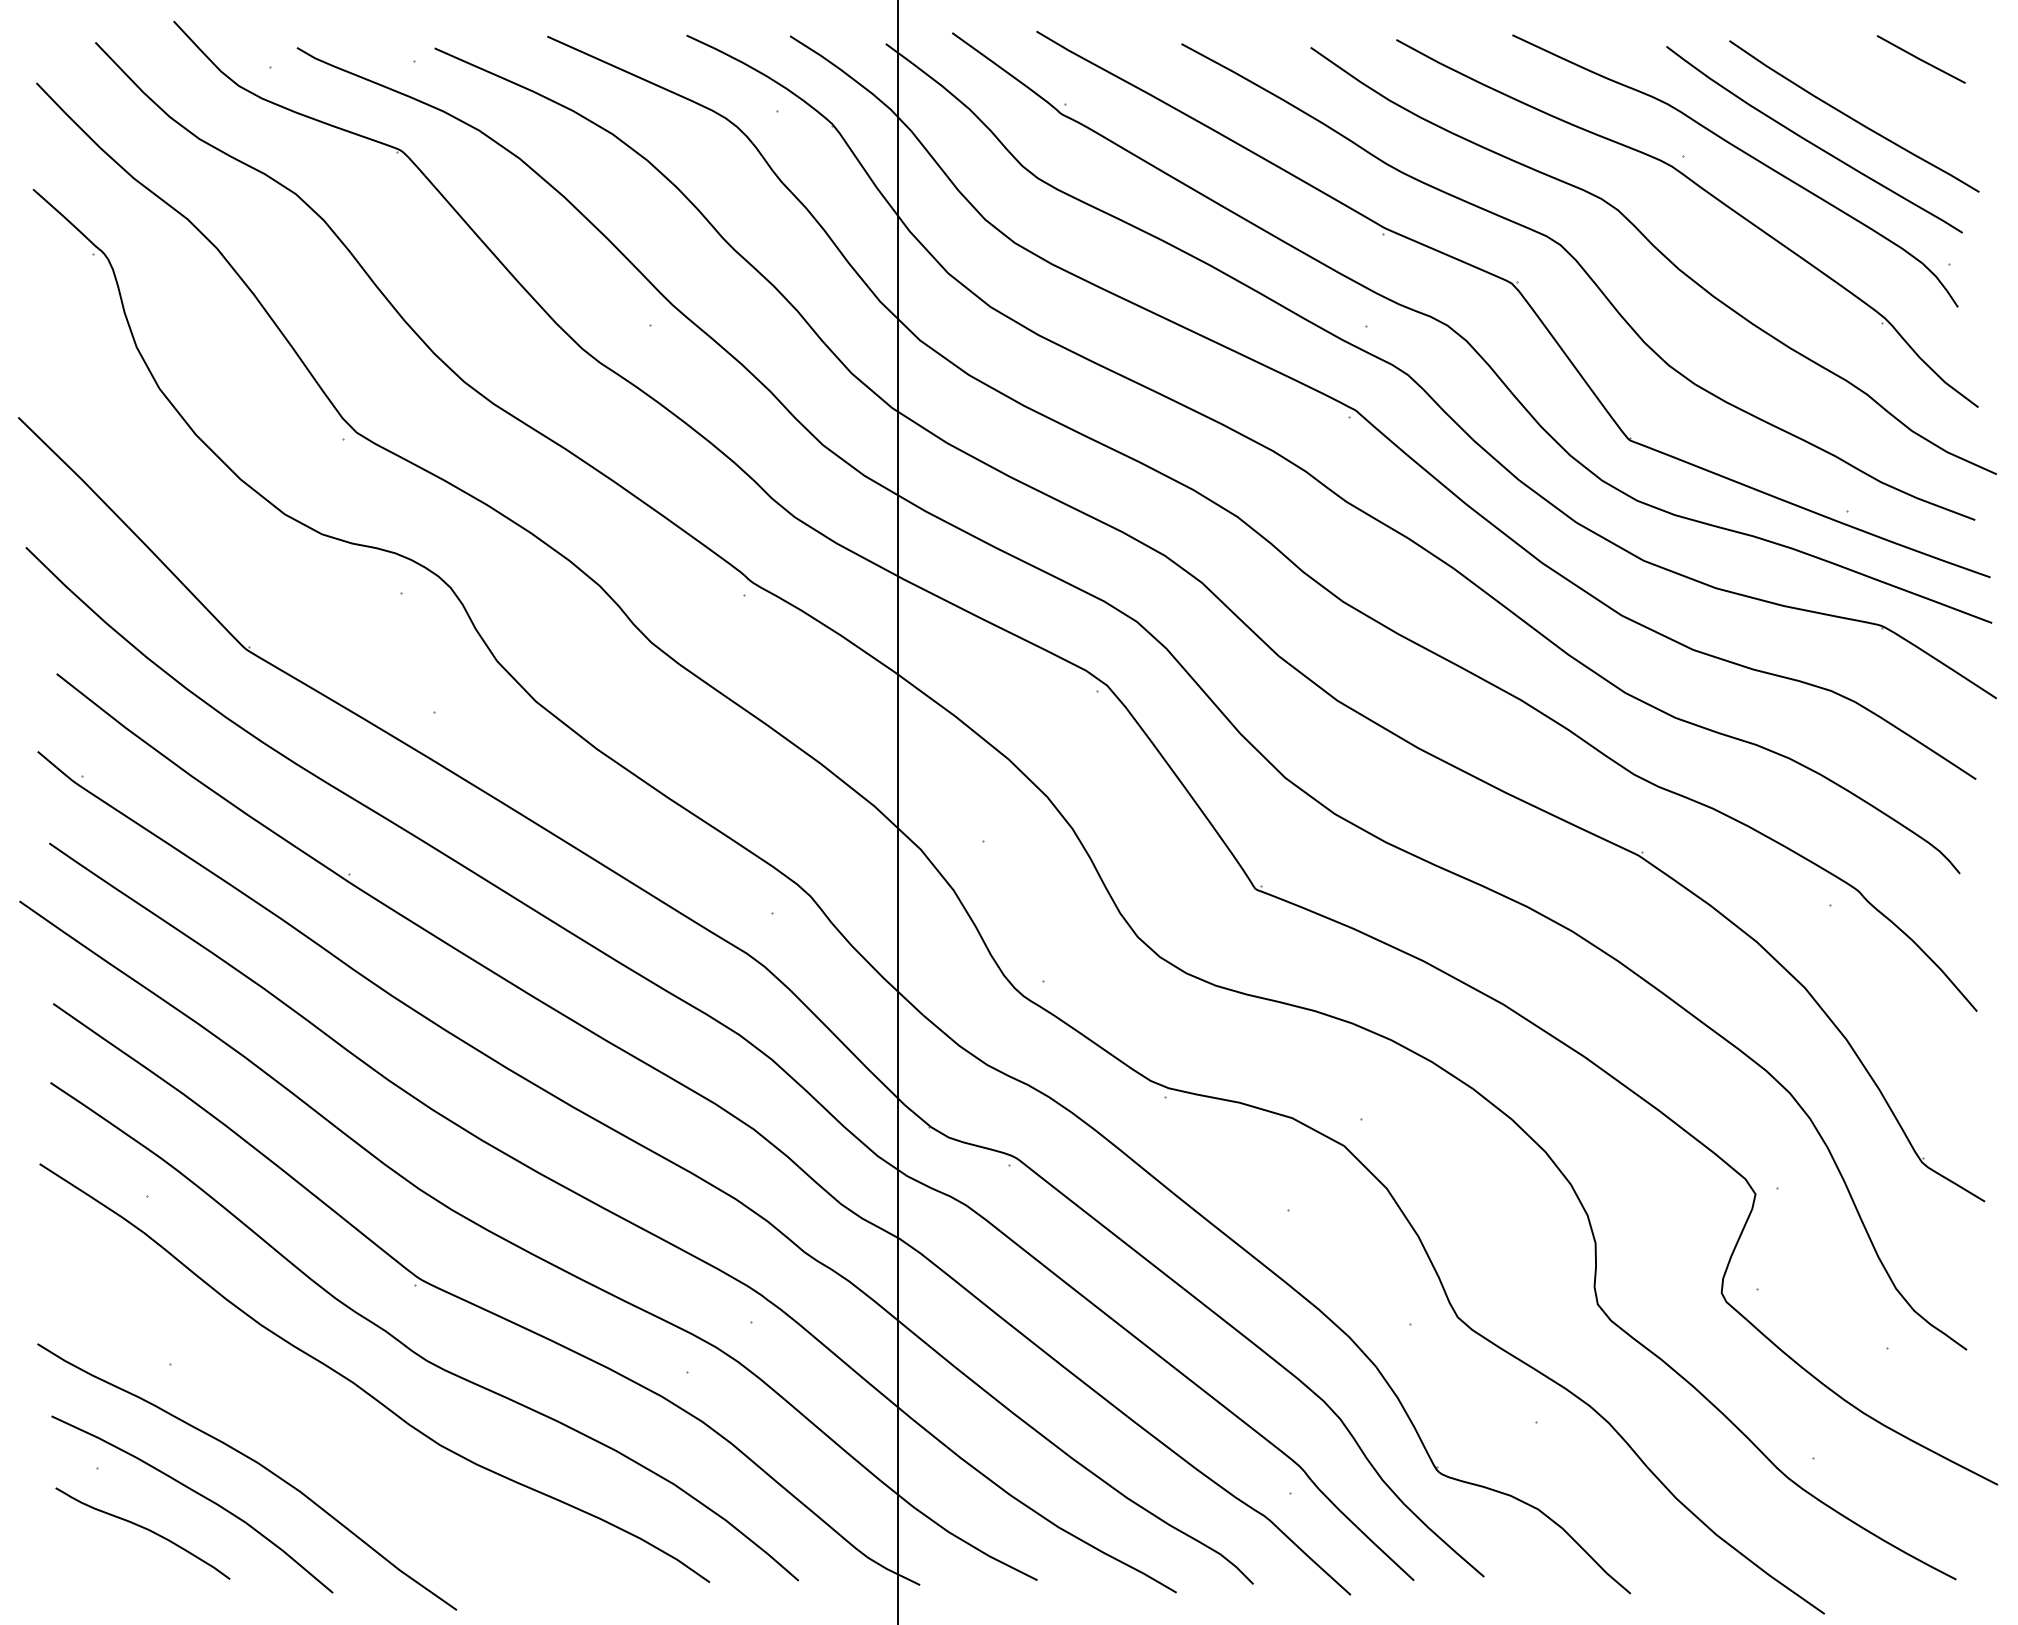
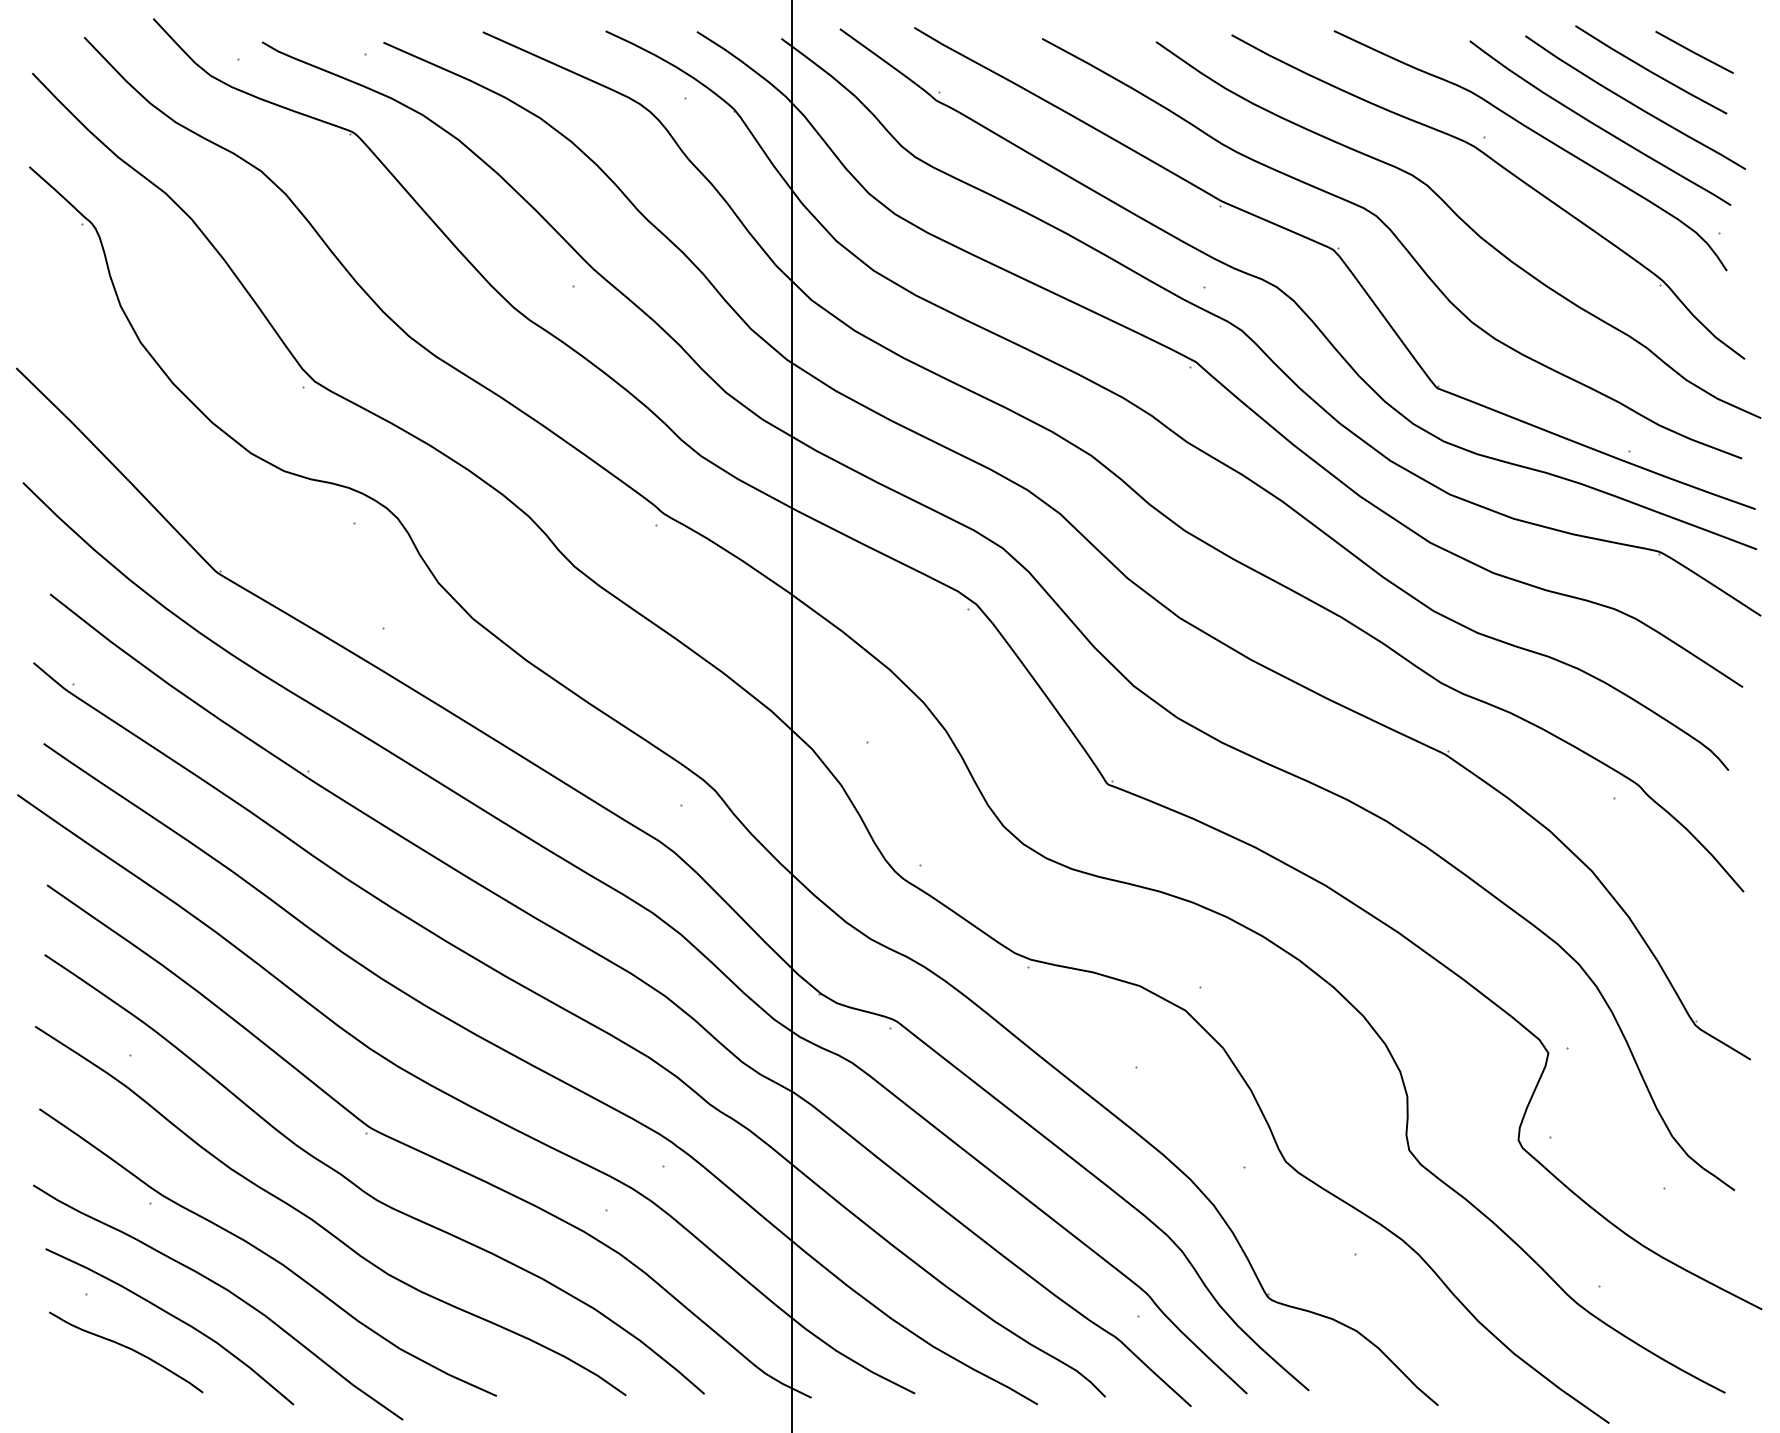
line: (1871, 80) -> (1650, 70), added
curve: (302, 1421) -> (266, 1253), added

